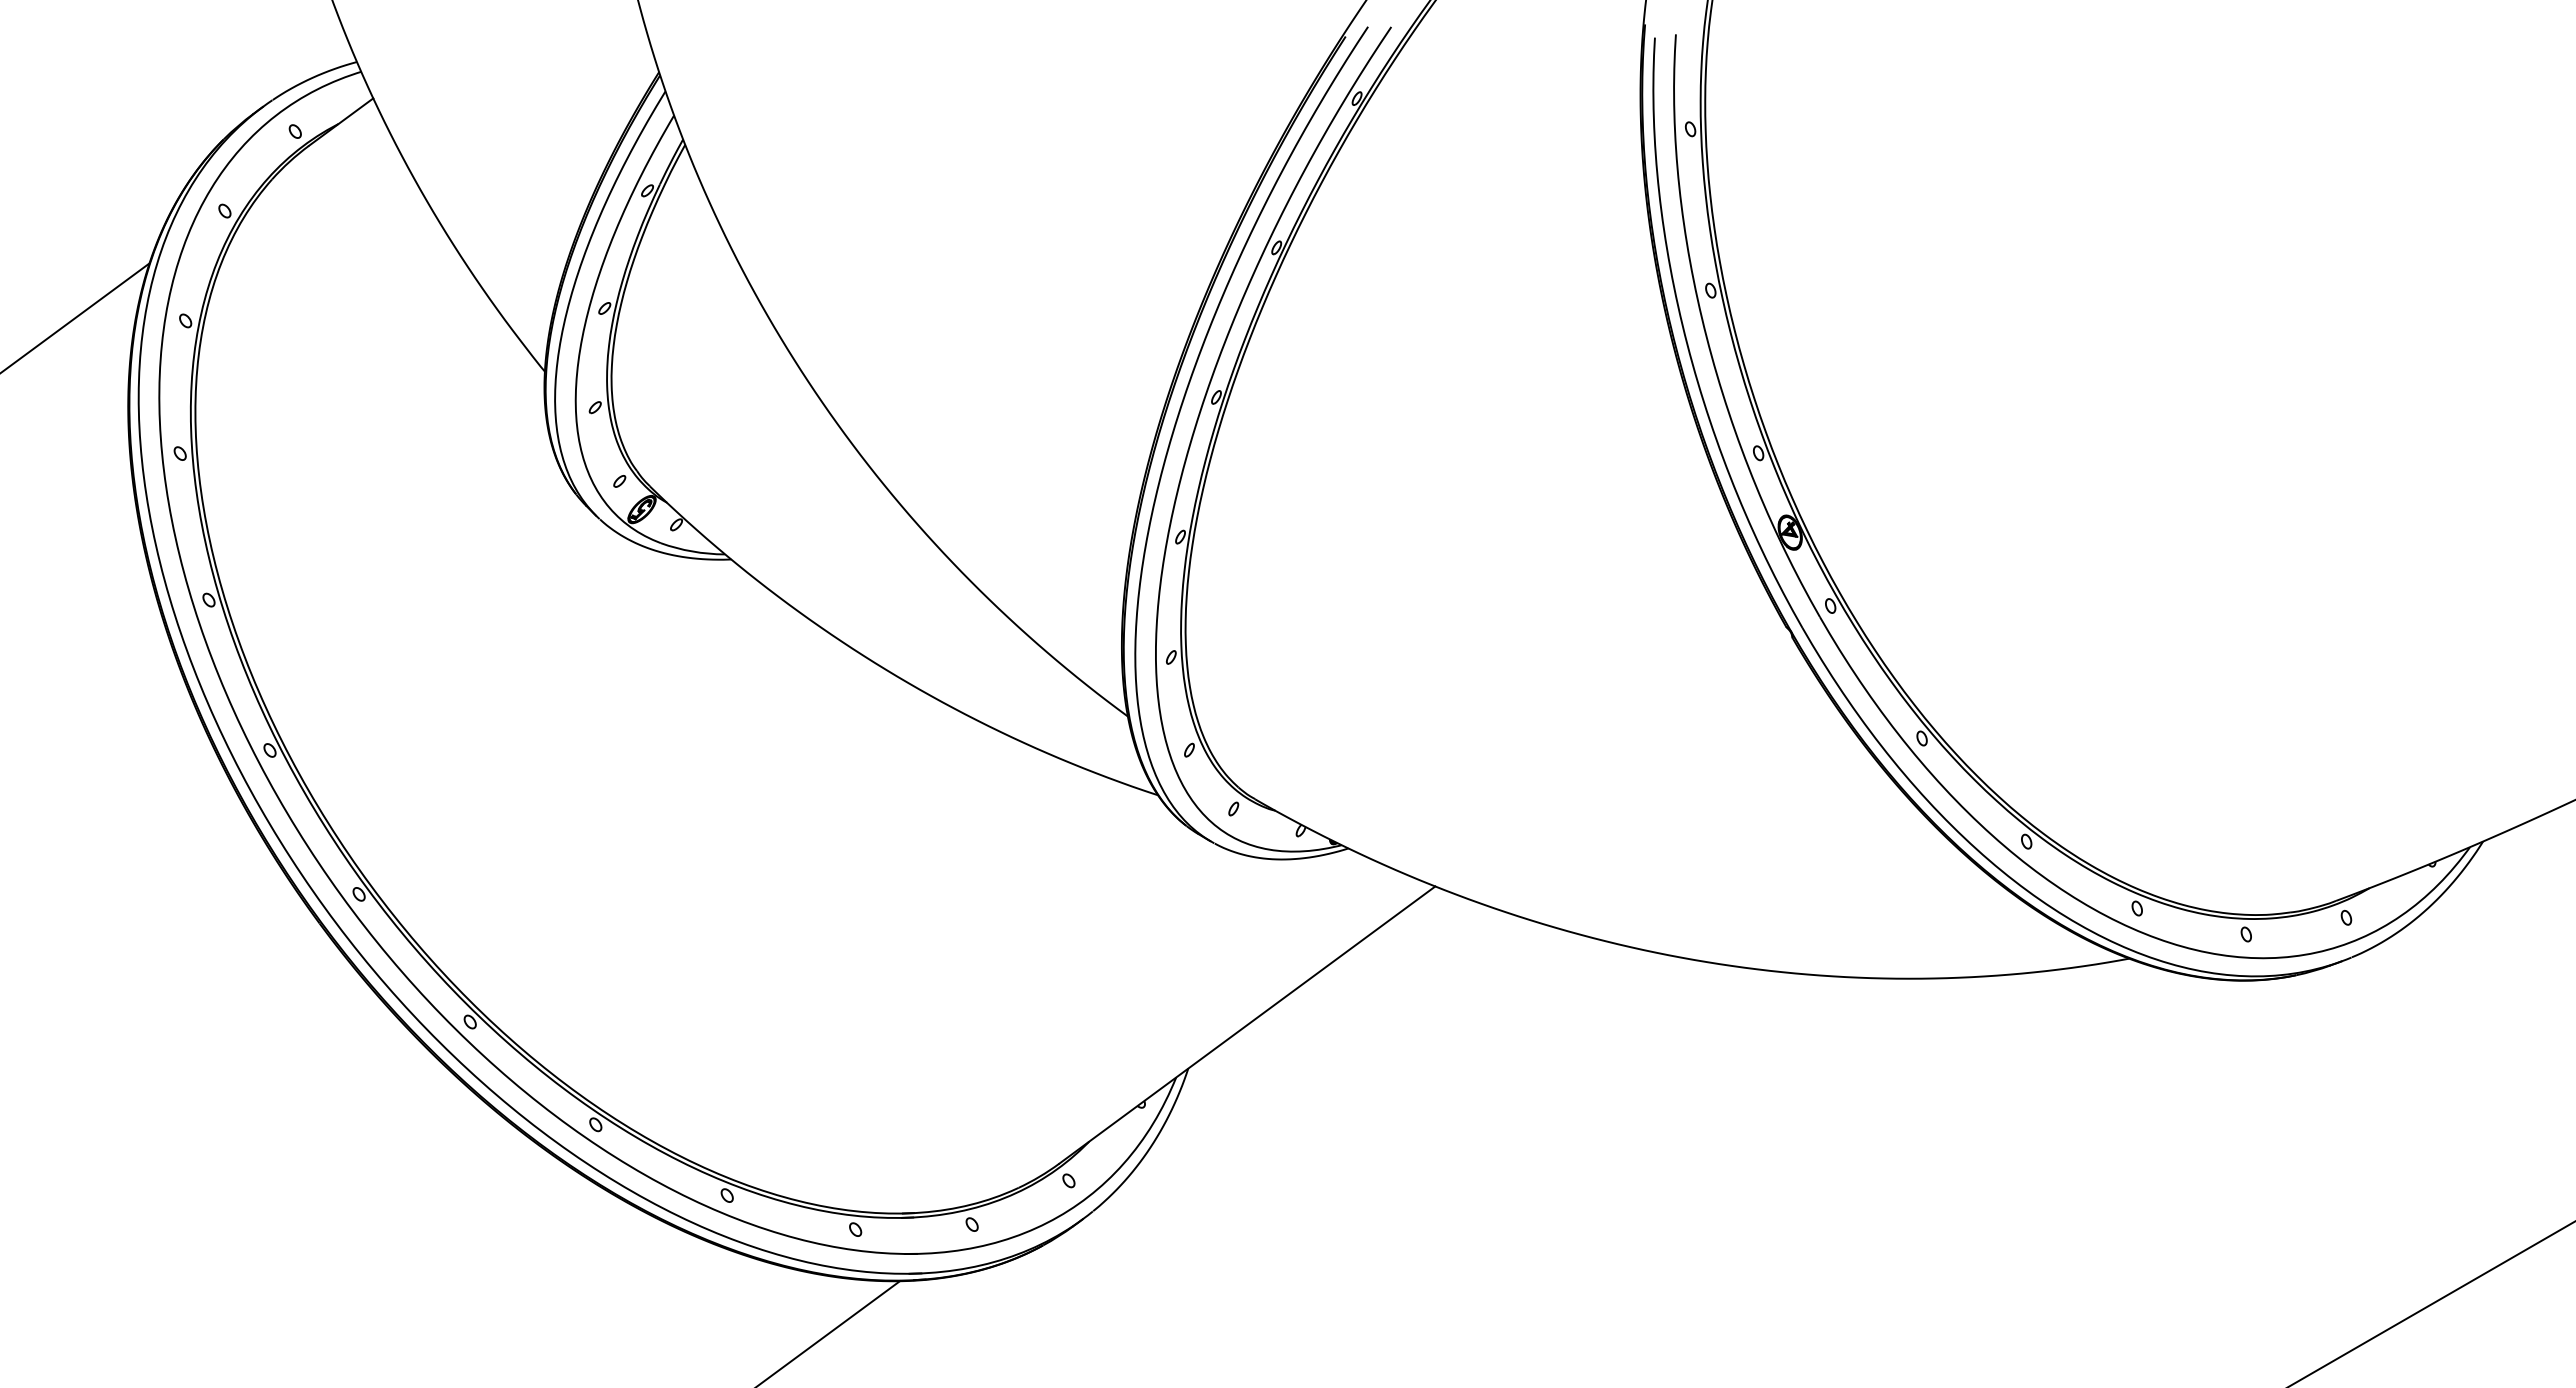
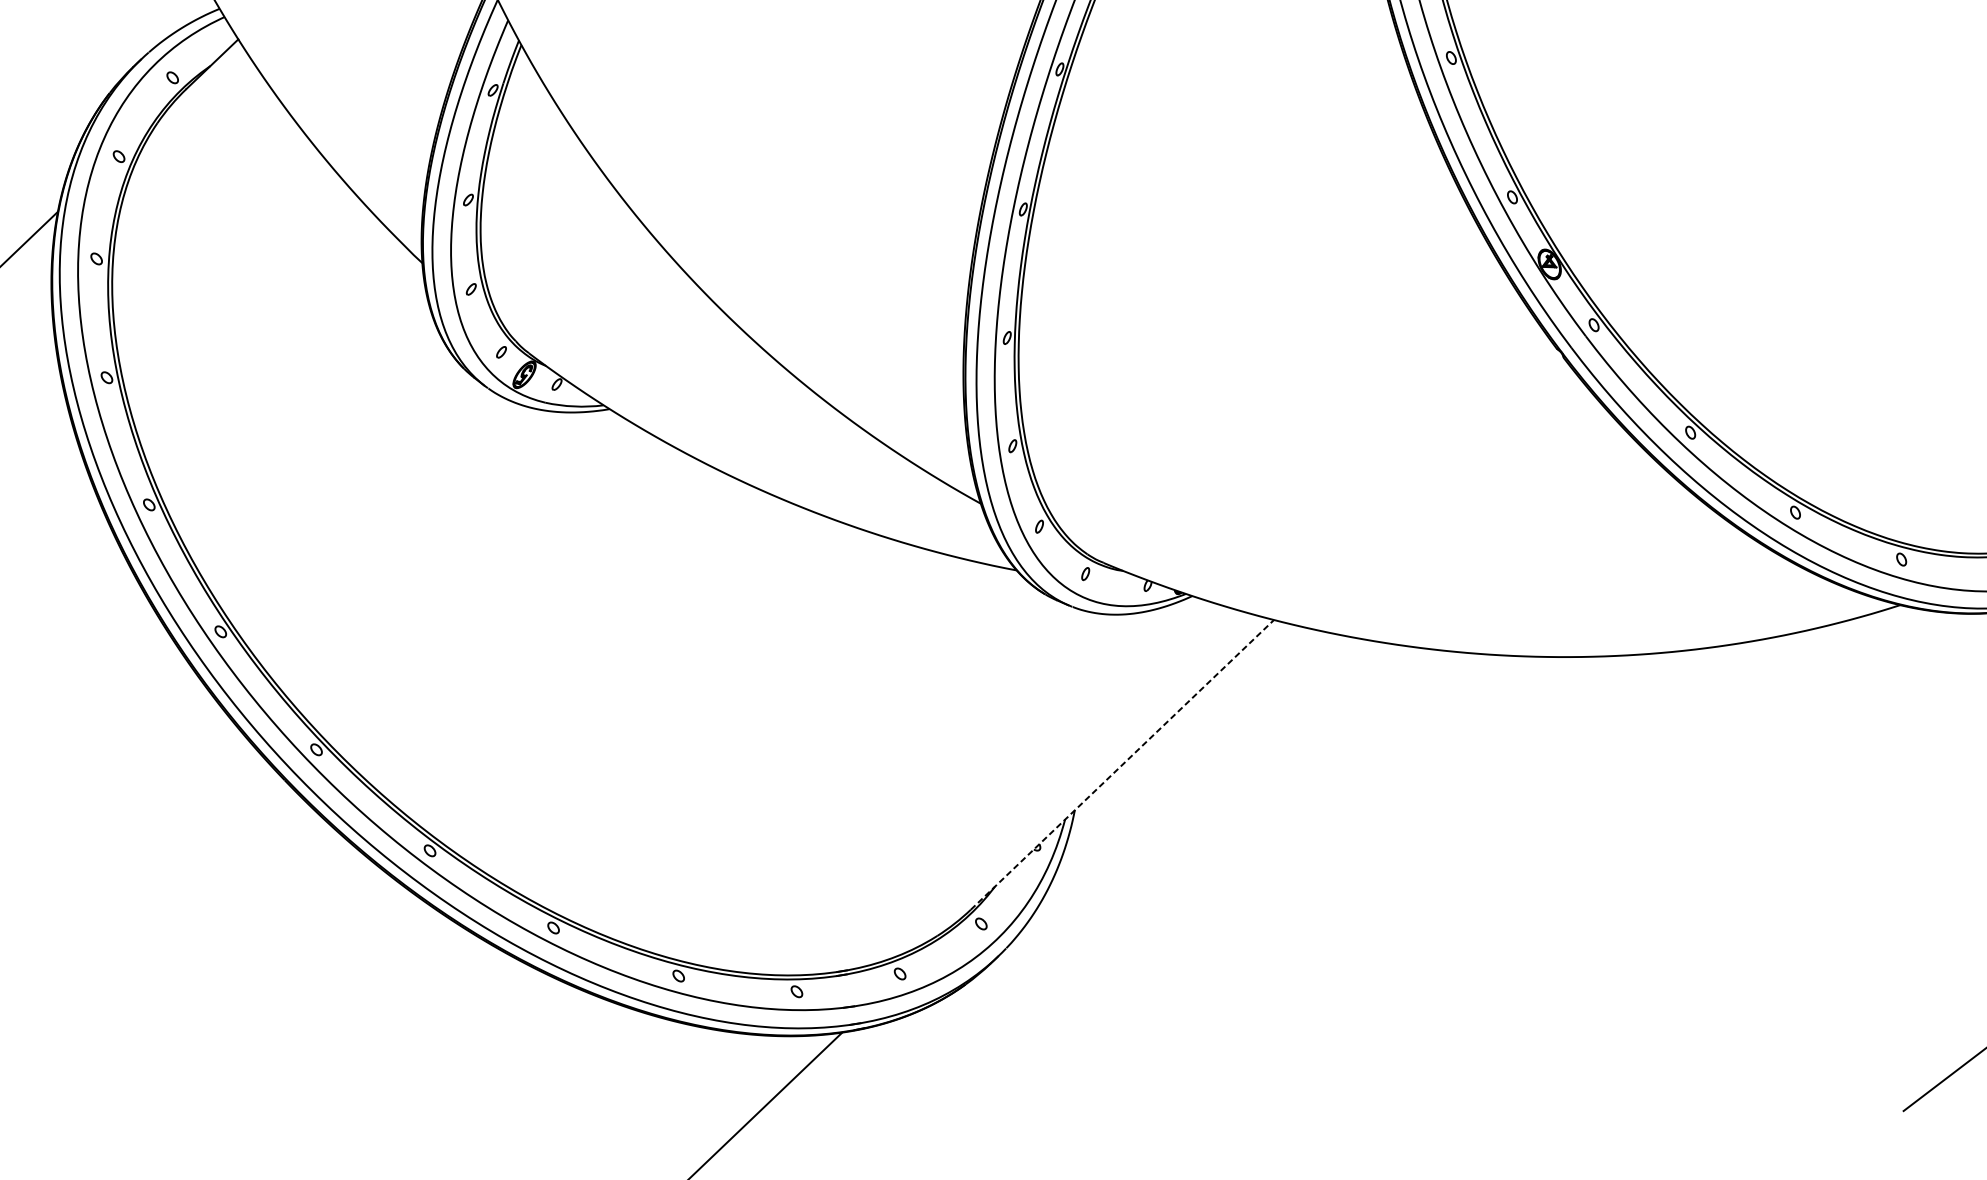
line: (1247, 1025) -> (1122, 765), solid -> dashed

